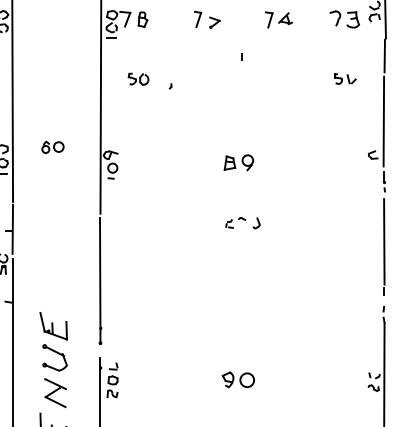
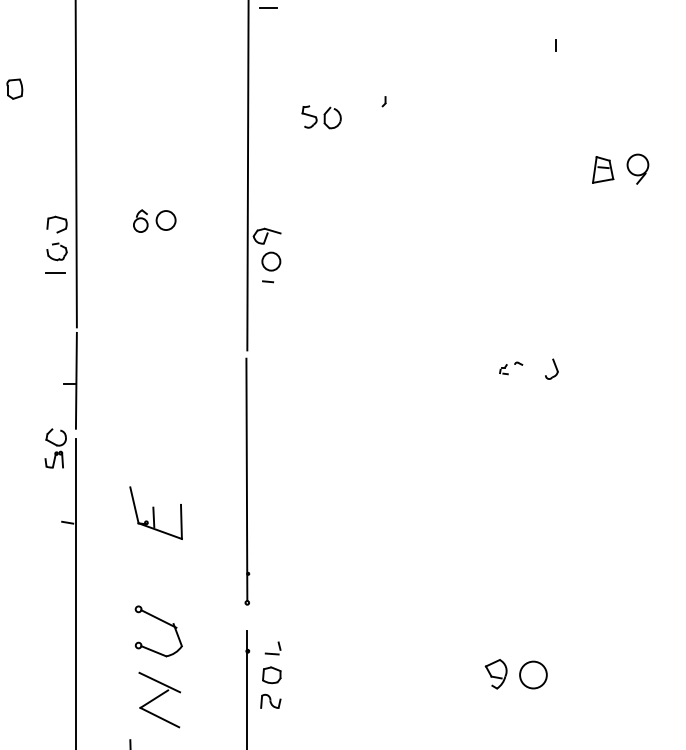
line: (241, 56) -> (555, 43), moved
part: (138, 78) -> (321, 116), moved
part: (238, 162) -> (619, 168), moved
part: (235, 222) -> (510, 367), size x0.6
part: (53, 326) -> (155, 513), moved

